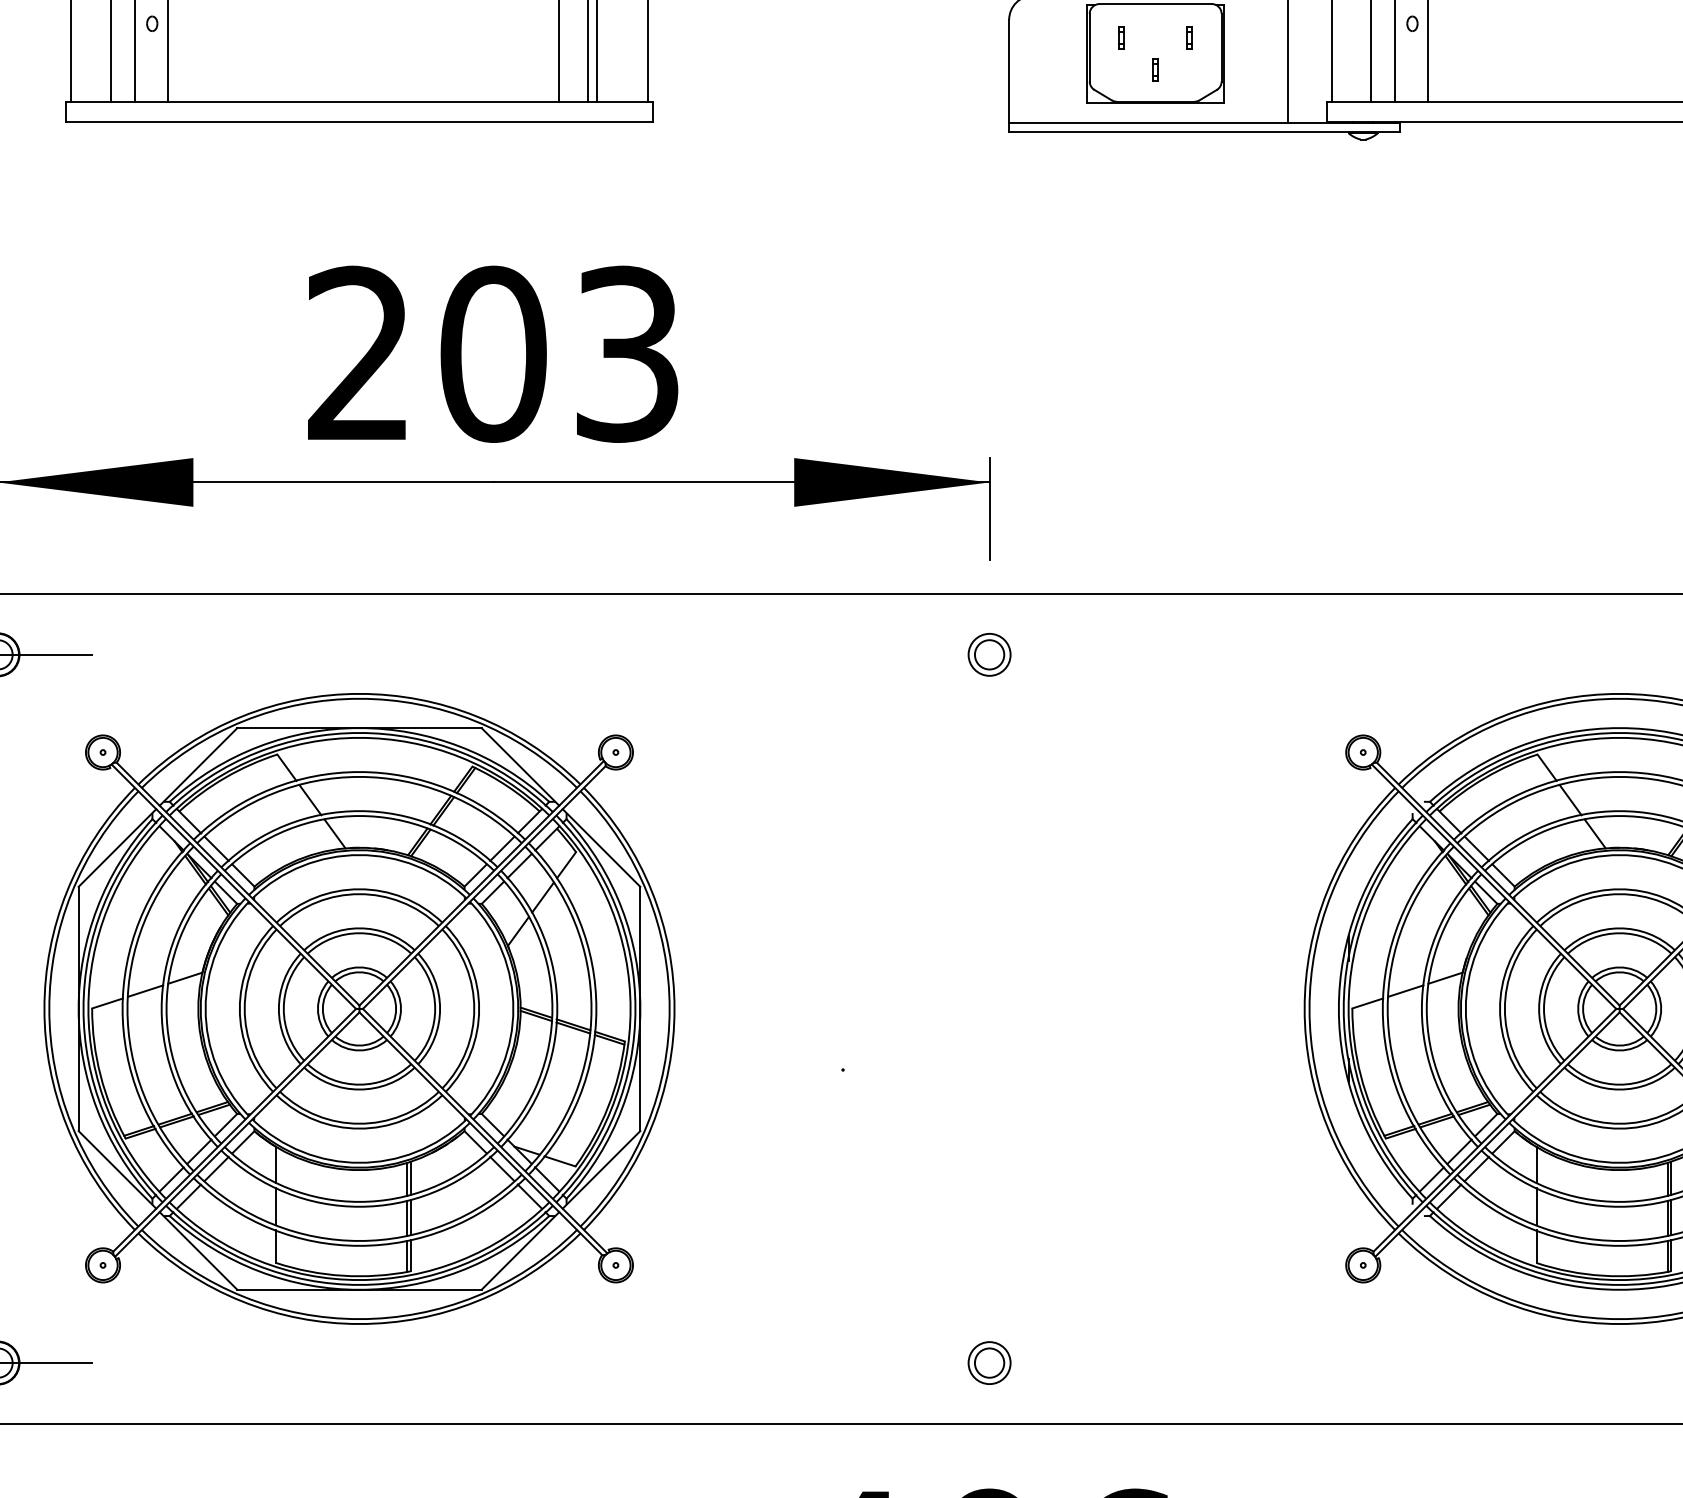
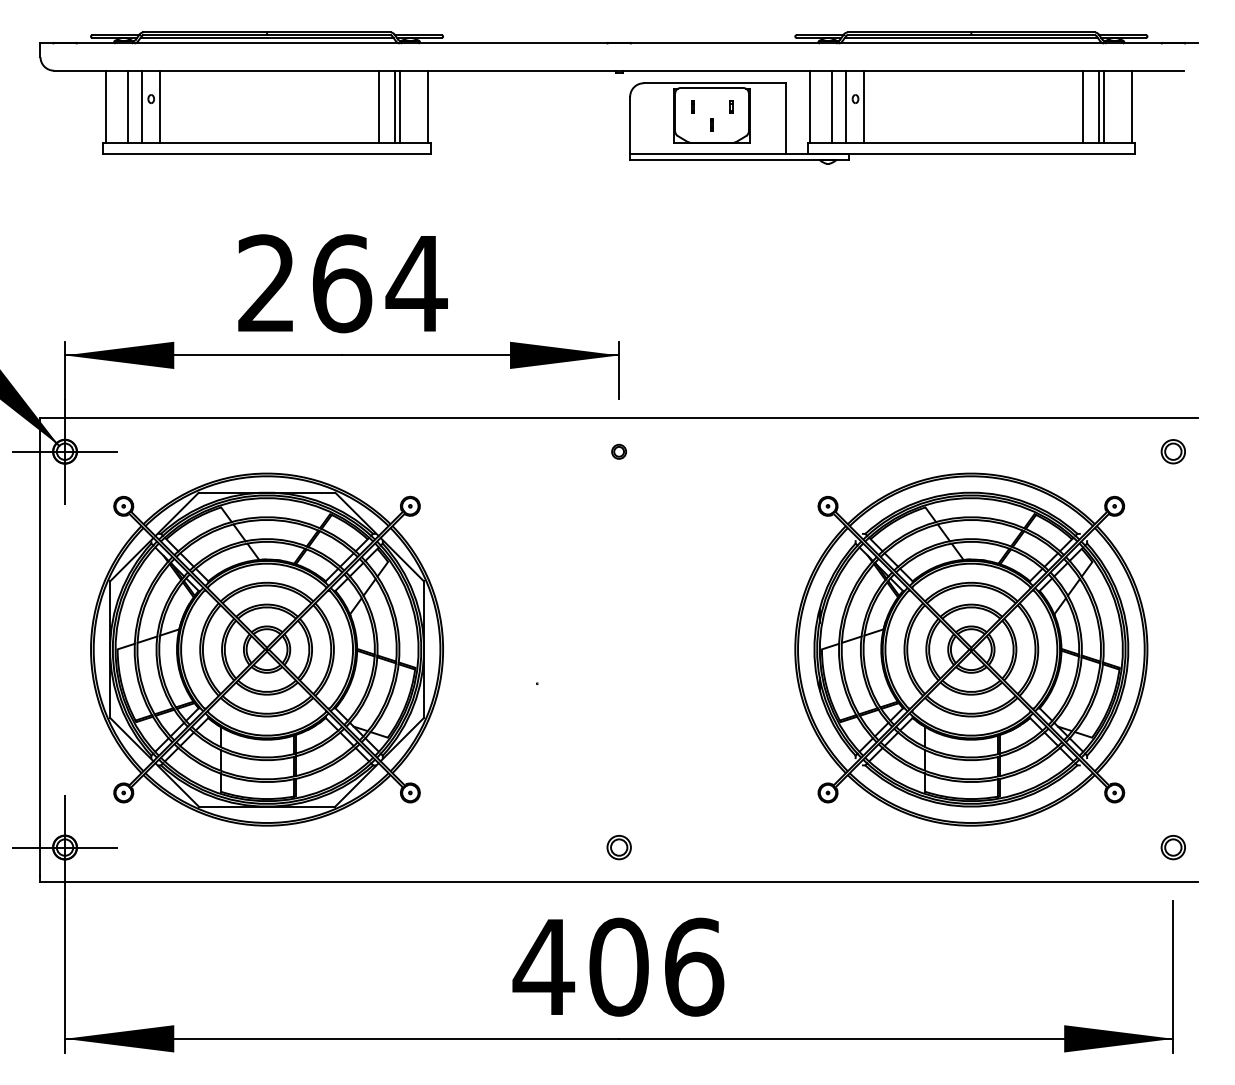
text: (560, 353) -> (379, 283), 203 -> 264
part: (988, 654) -> (618, 451), size x0.6

